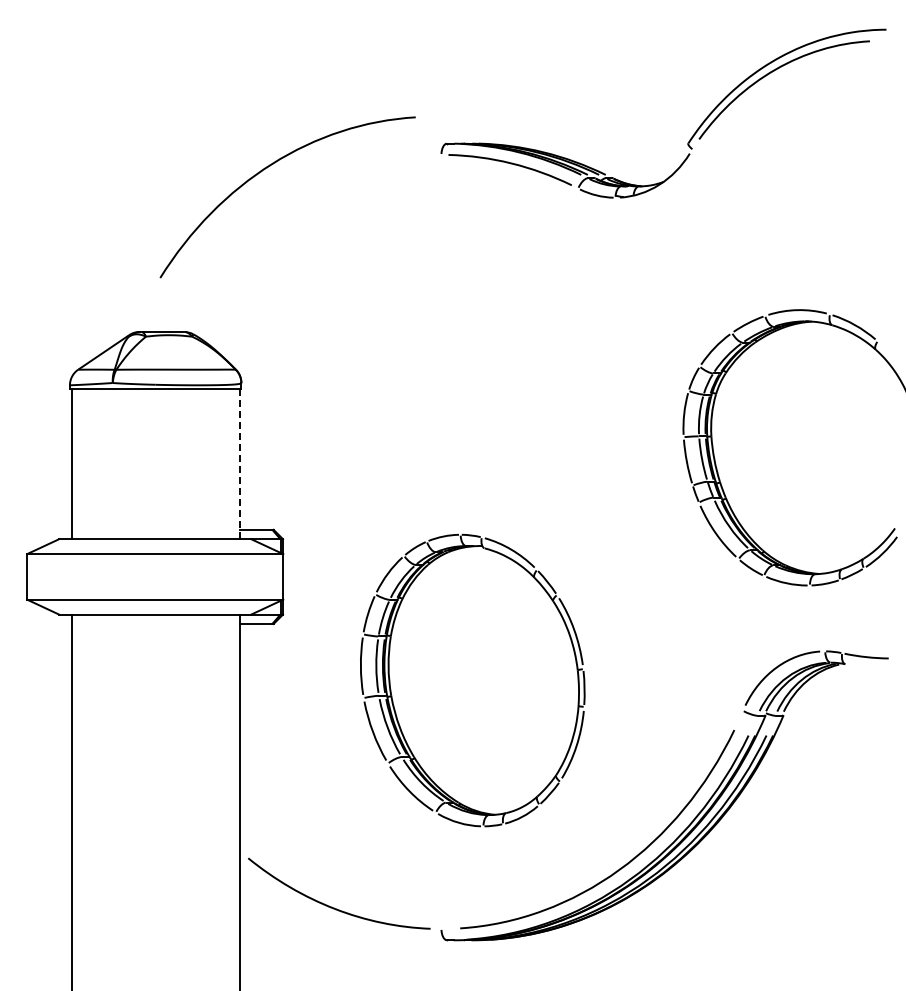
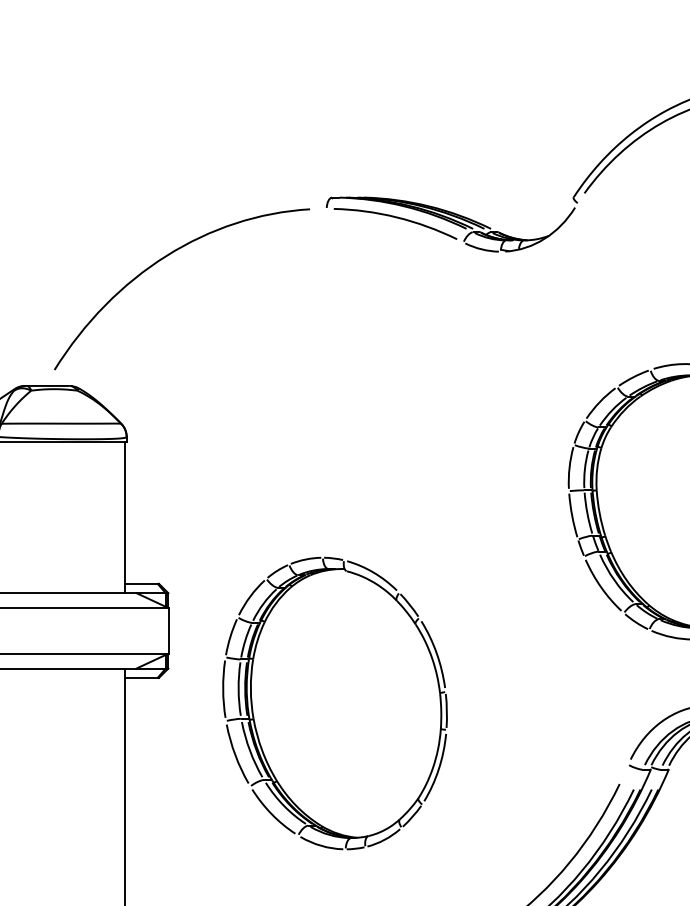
curve: (267, 168) -> (161, 260), moved
line: (239, 464) -> (124, 518), dashed -> solid
part: (472, 680) -> (334, 703), moved

